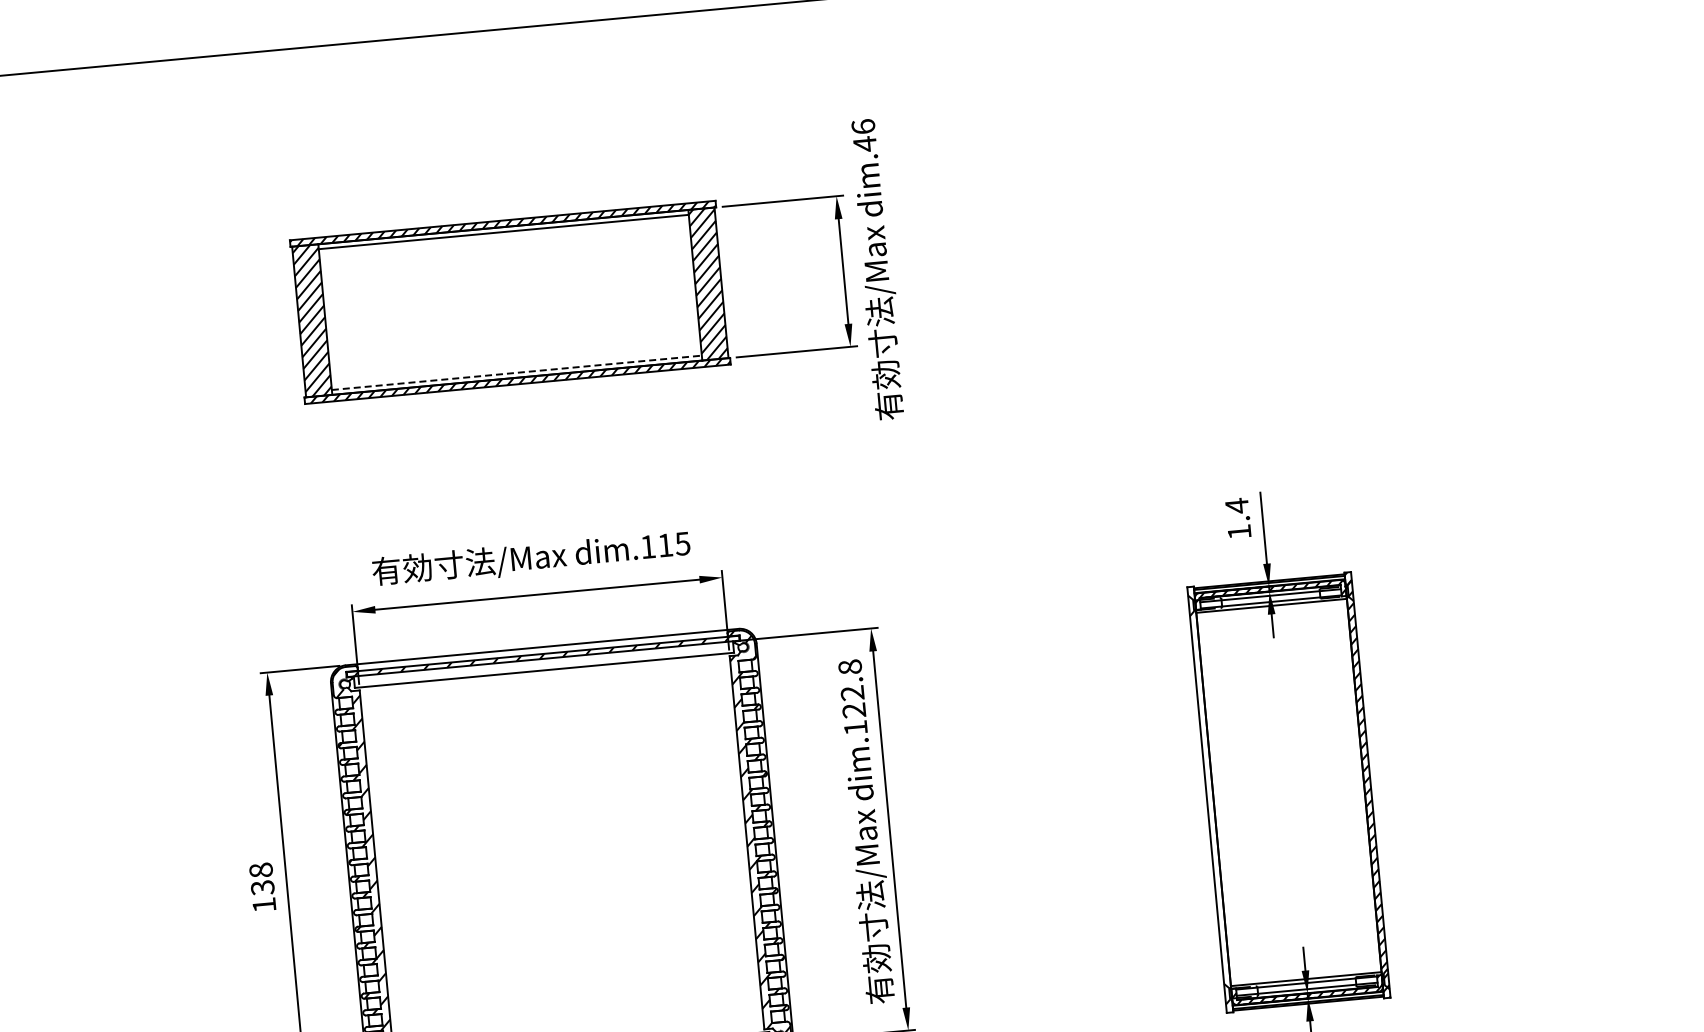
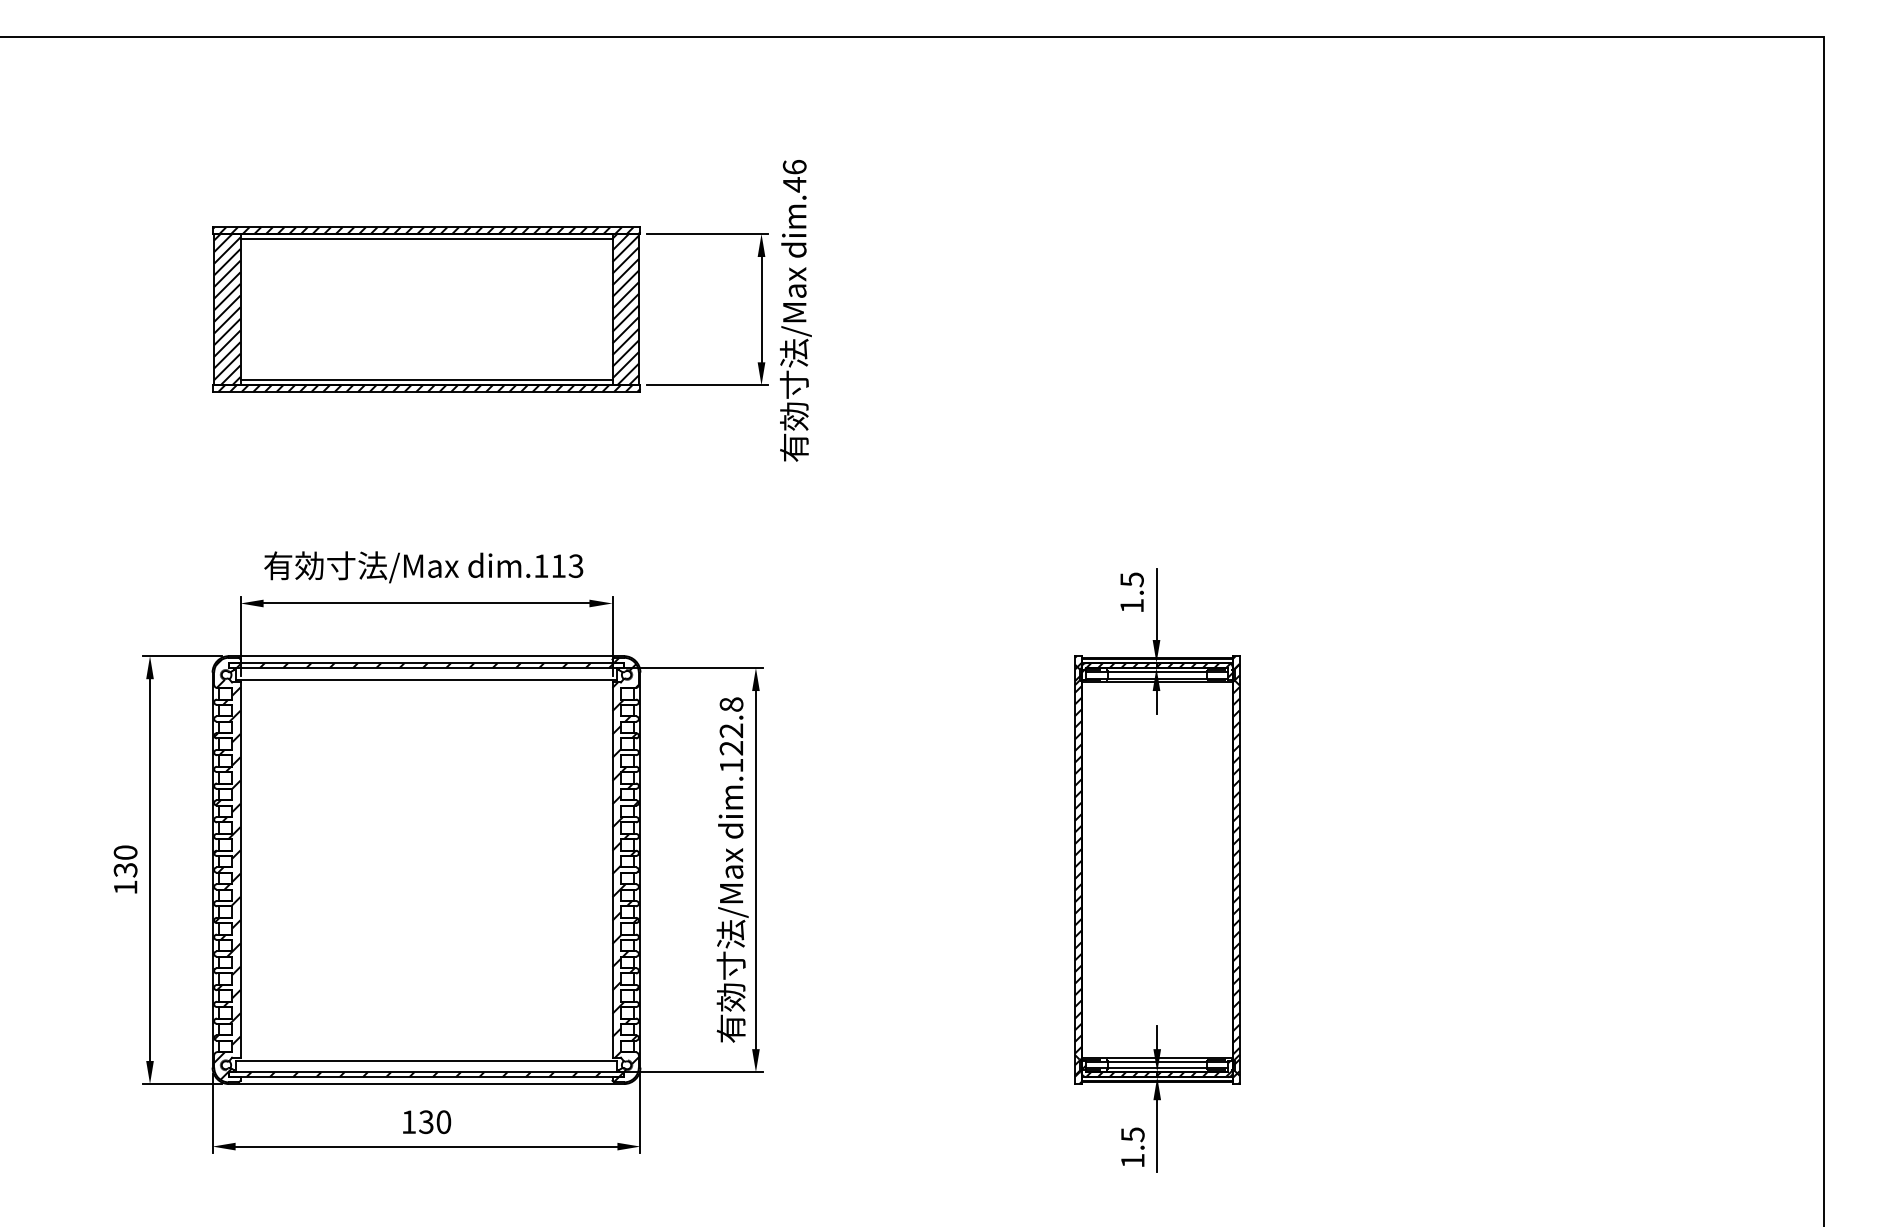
line: (516, 372) -> (426, 380), dashed -> solid
text: (1236, 505) -> (1131, 579), 1.4 -> 1.5
text: (683, 543) -> (576, 565), dim.115 -> dim.113
hatch: (1209, 800) -> (1077, 870), added
text: (260, 870) -> (125, 852), 138 -> 130

